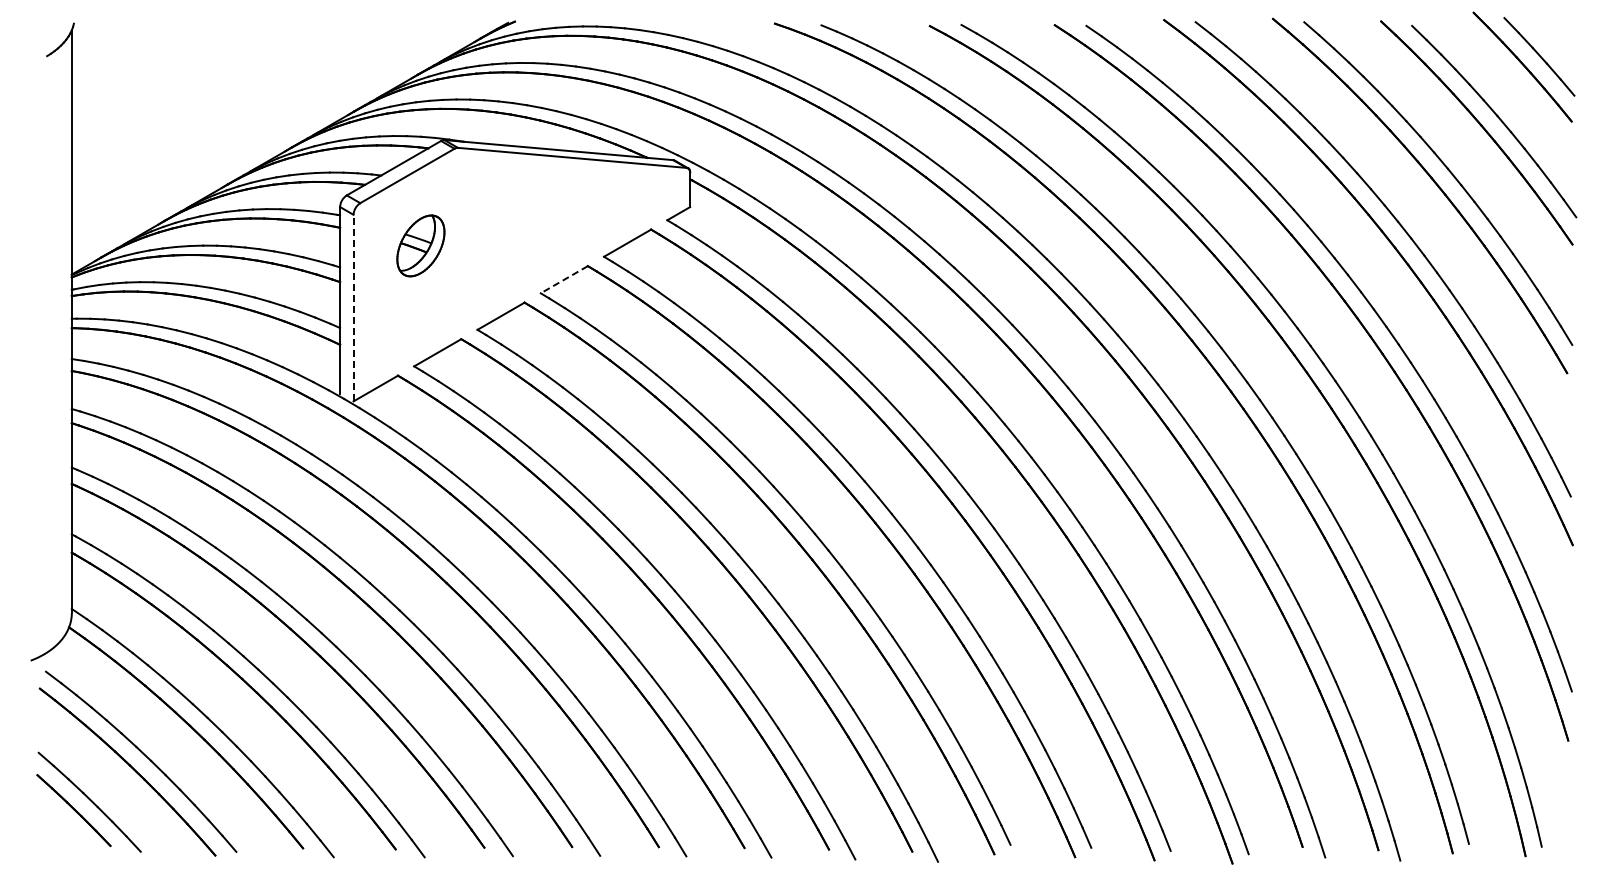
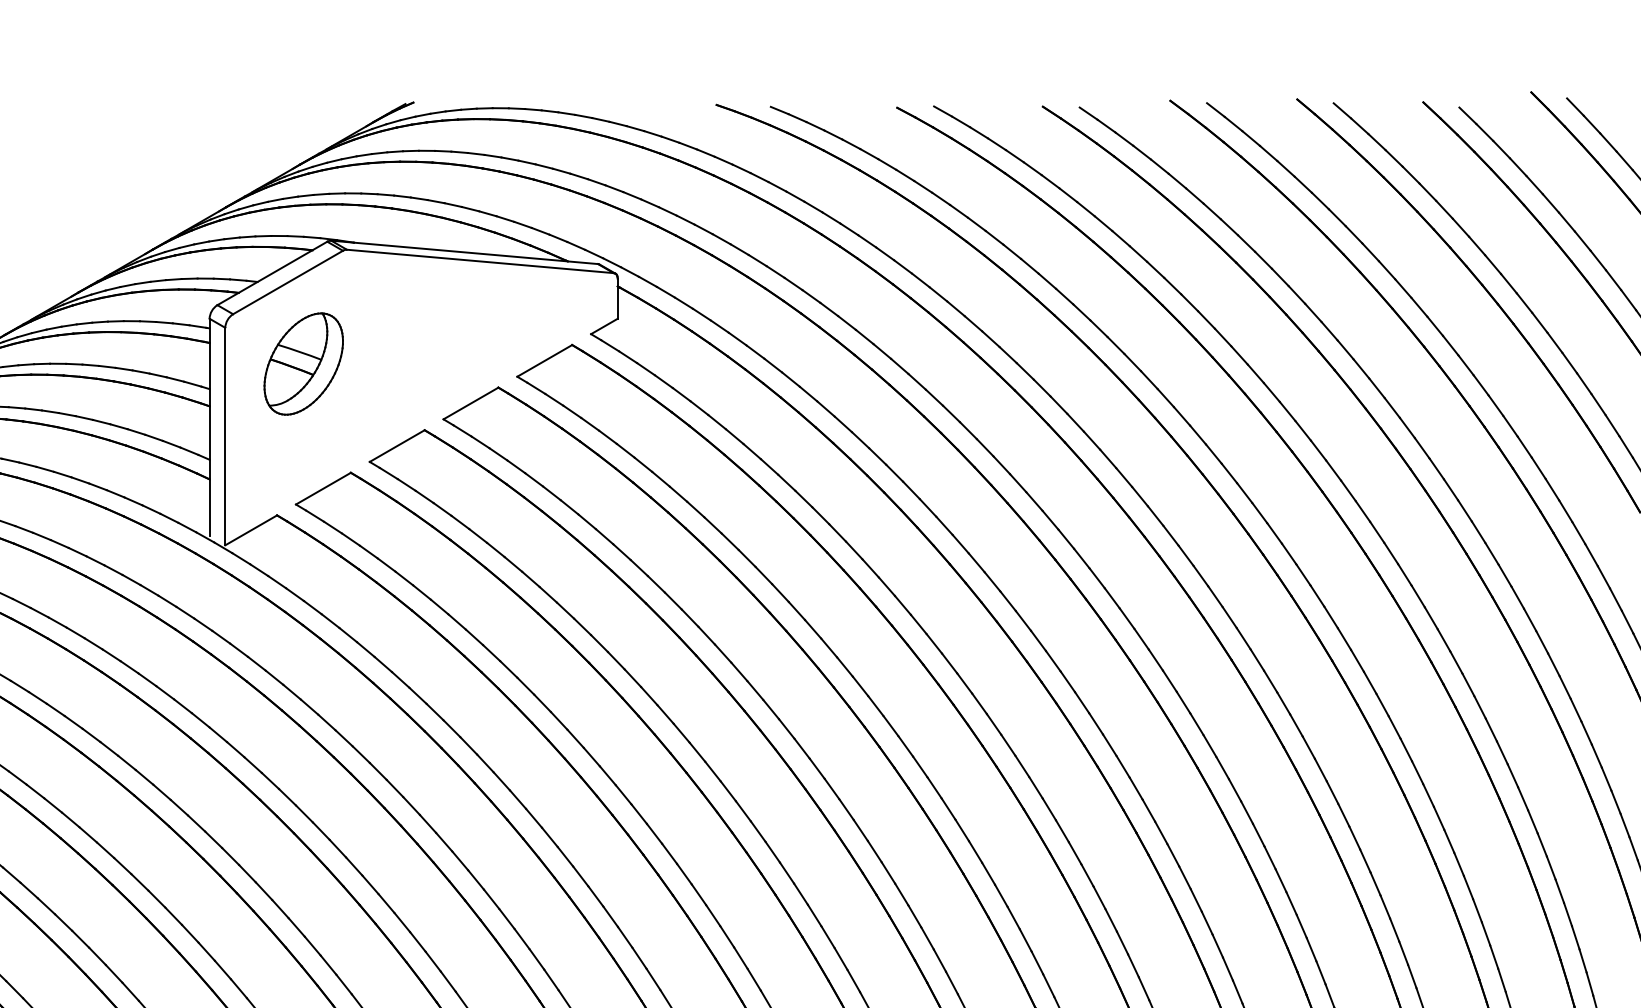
part: (420, 245) -> (303, 363), size x1.43
line: (563, 279) -> (470, 403), dashed -> solid
line: (353, 307) -> (225, 435), dashed -> solid

